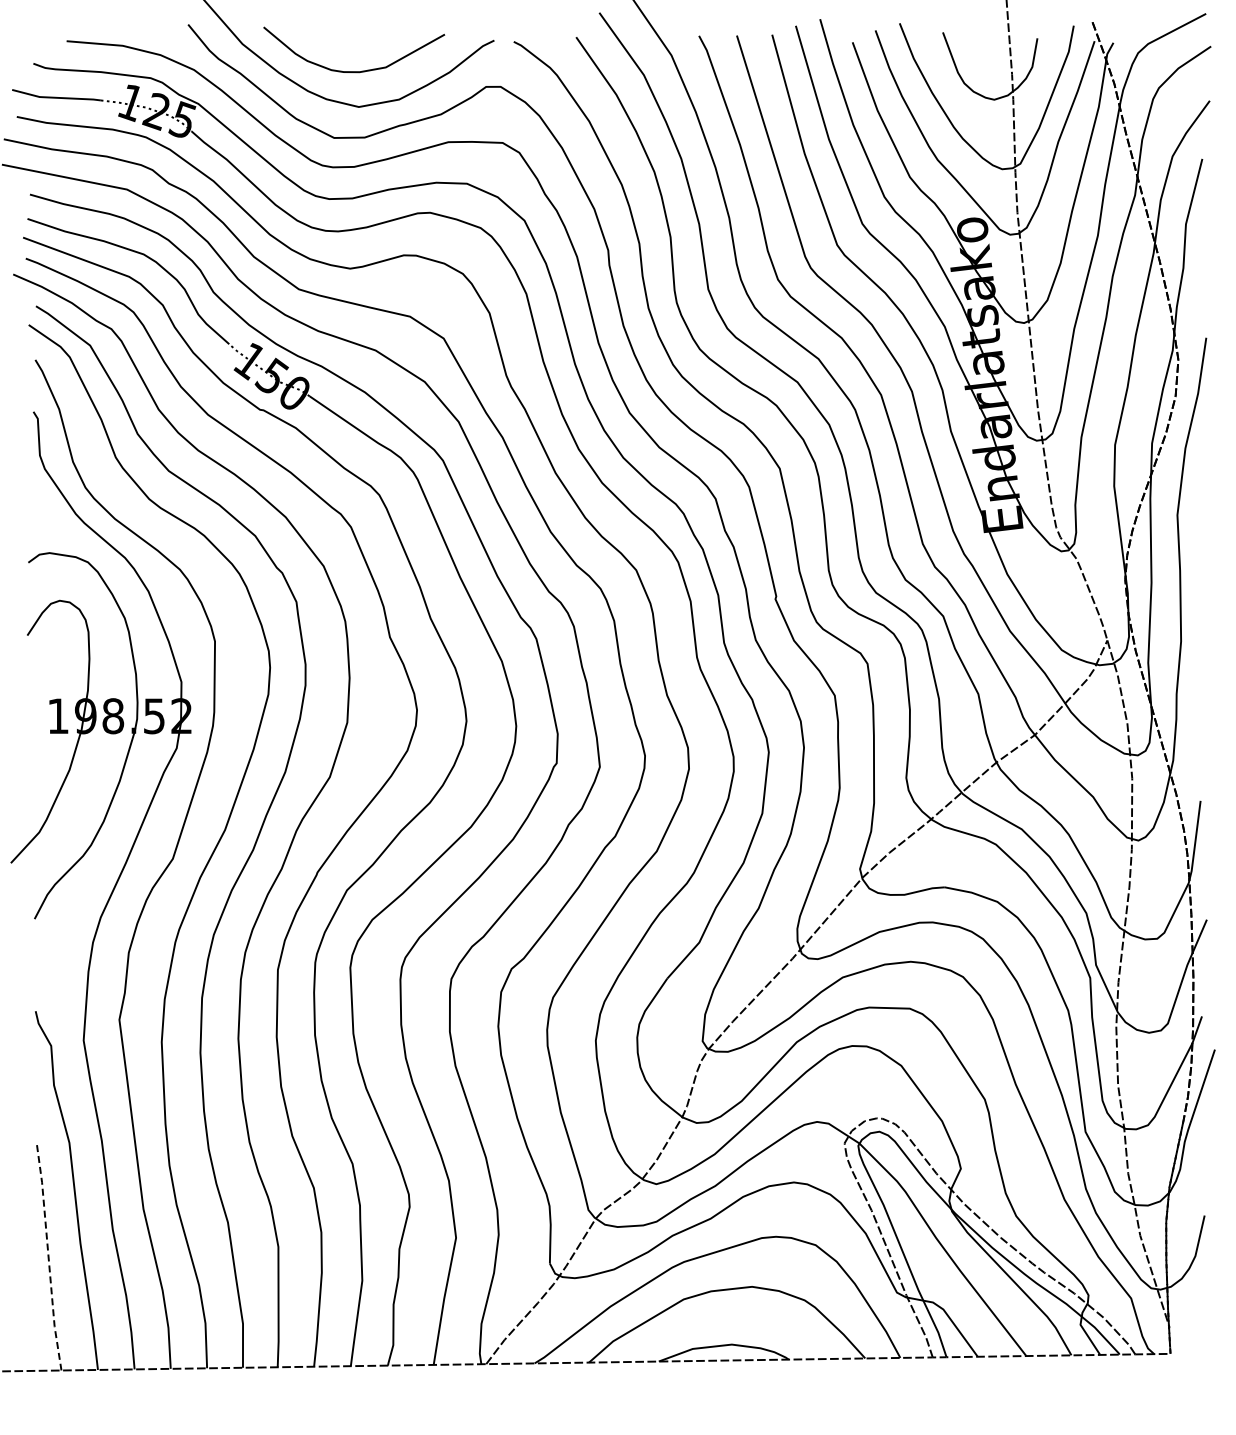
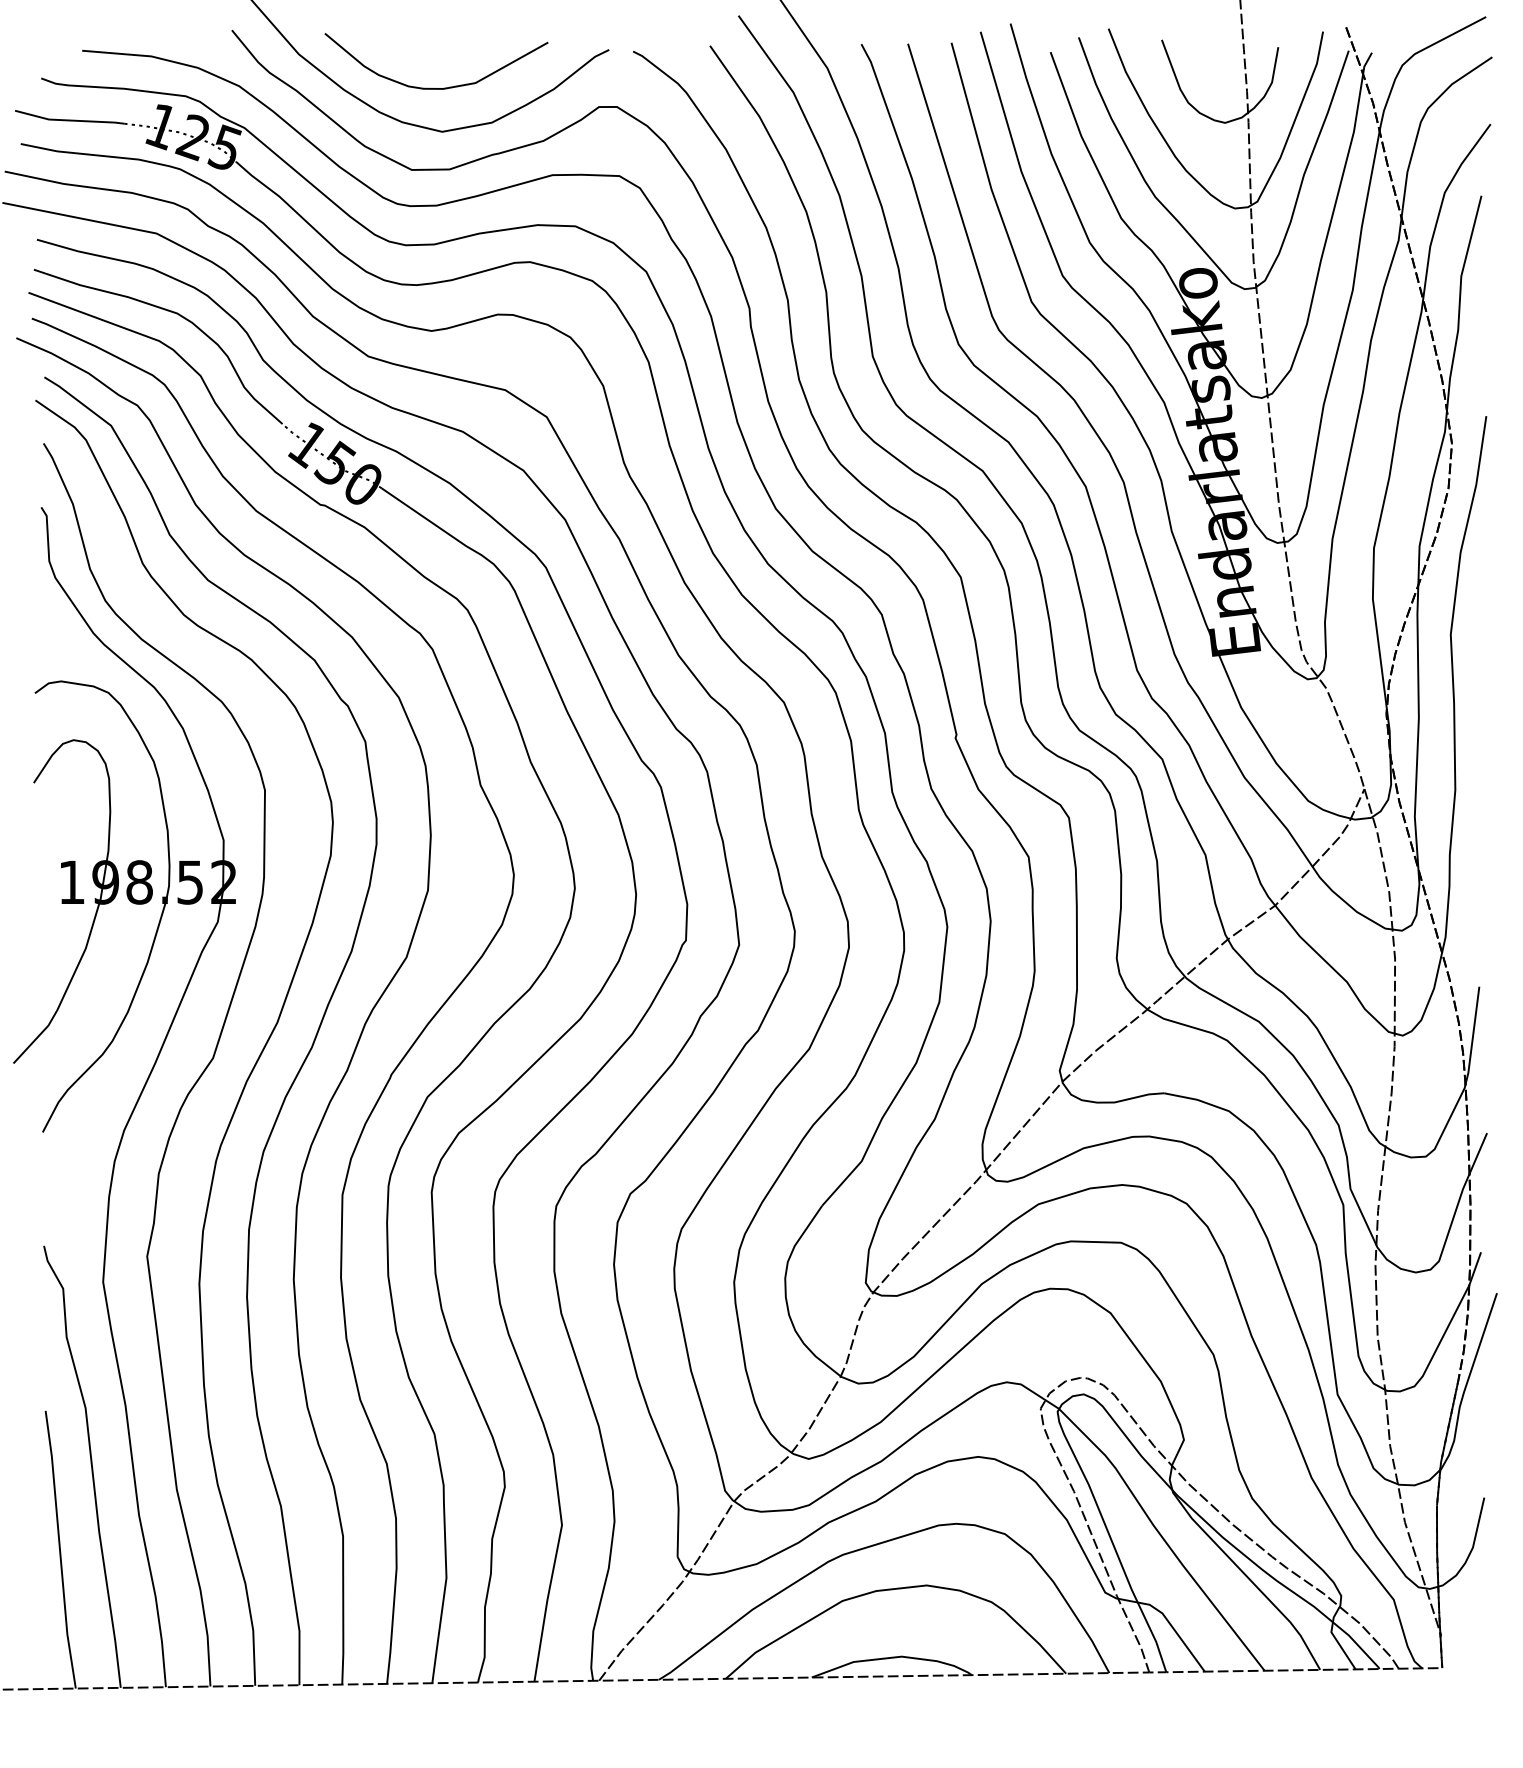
line: (48, 1258) -> (59, 1550), dashed -> solid

